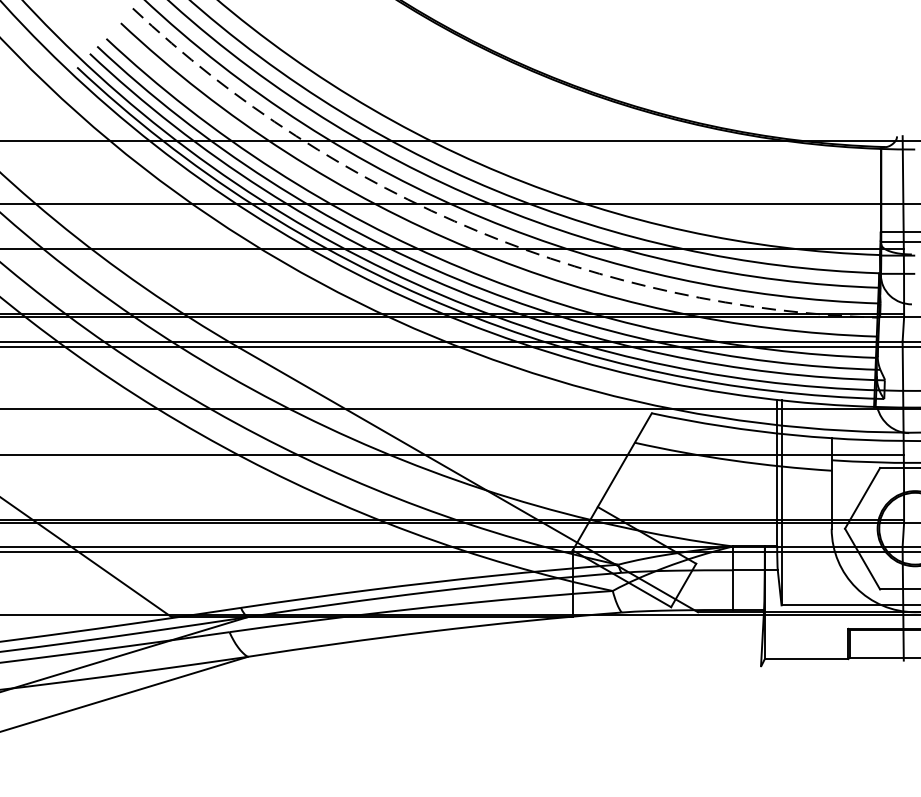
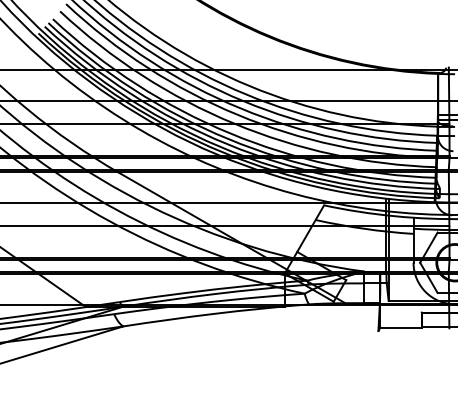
arc: (477, 230) -> (237, 114), dashed -> solid

